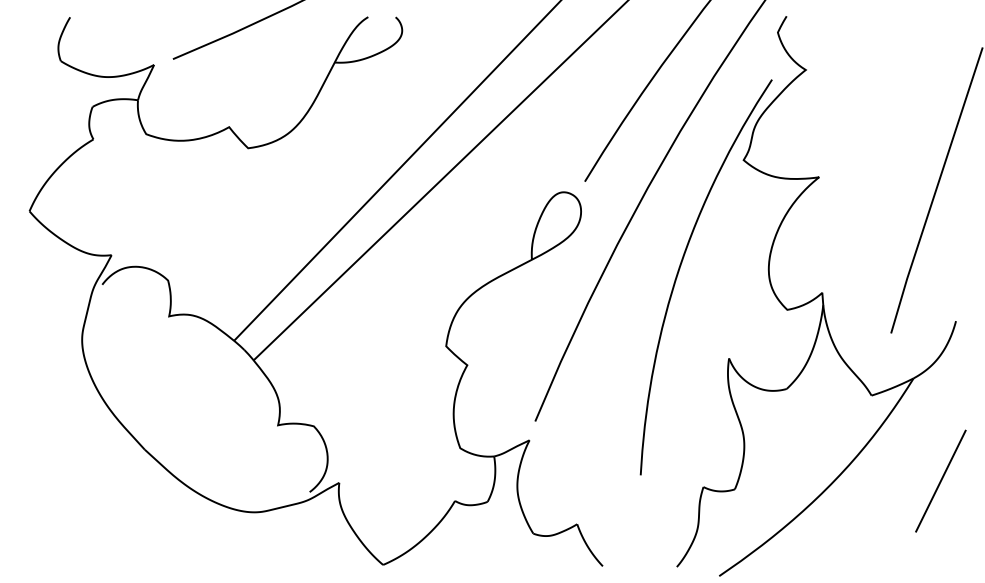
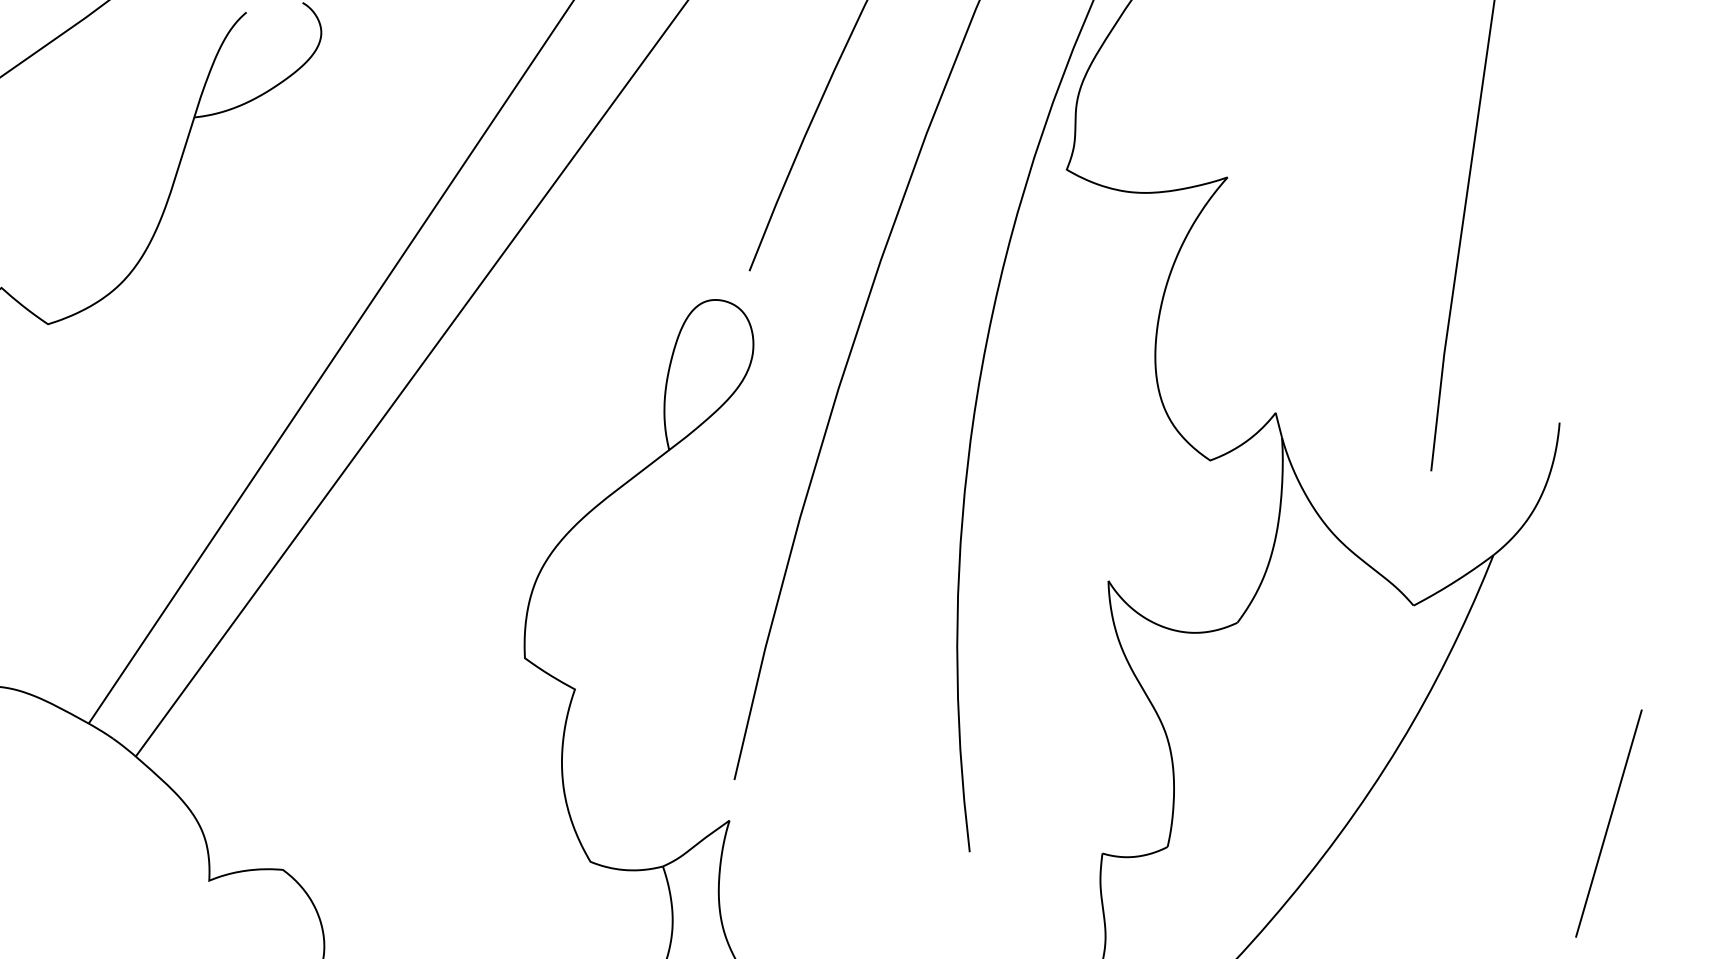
line: (940, 480) -> (1607, 822), moved

